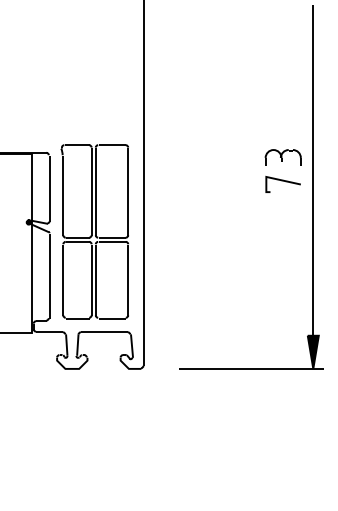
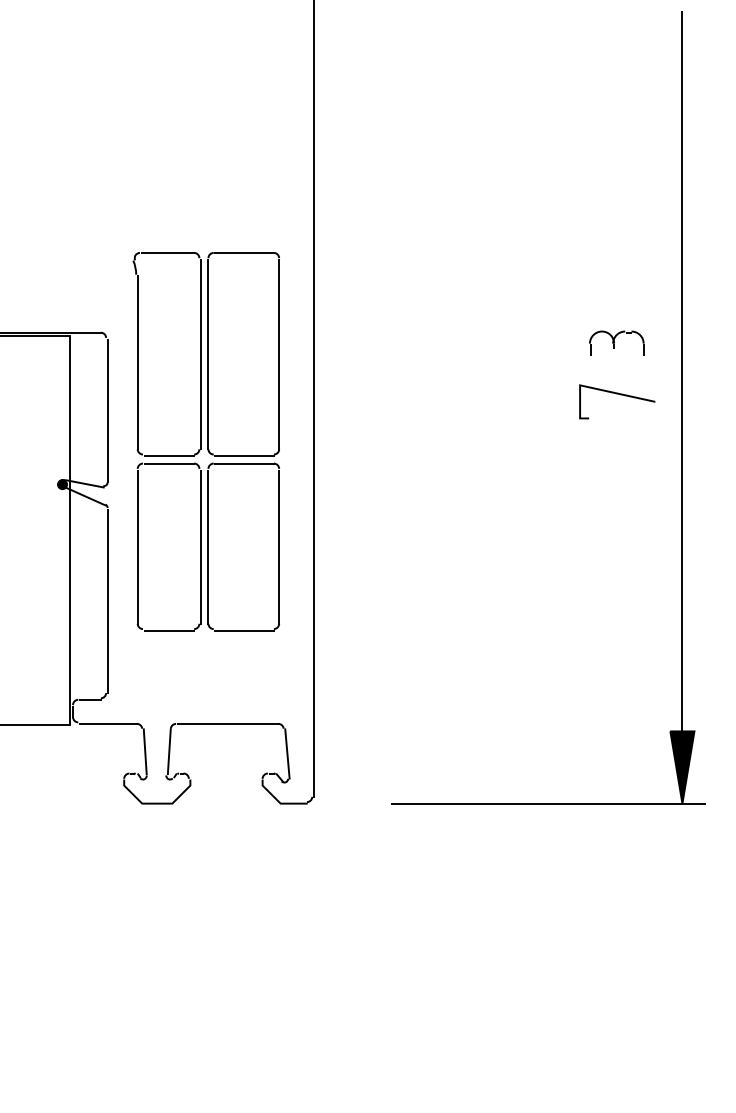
part: (282, 157) -> (615, 342), size x0.7
part: (94, 231) -> (205, 441), moved

